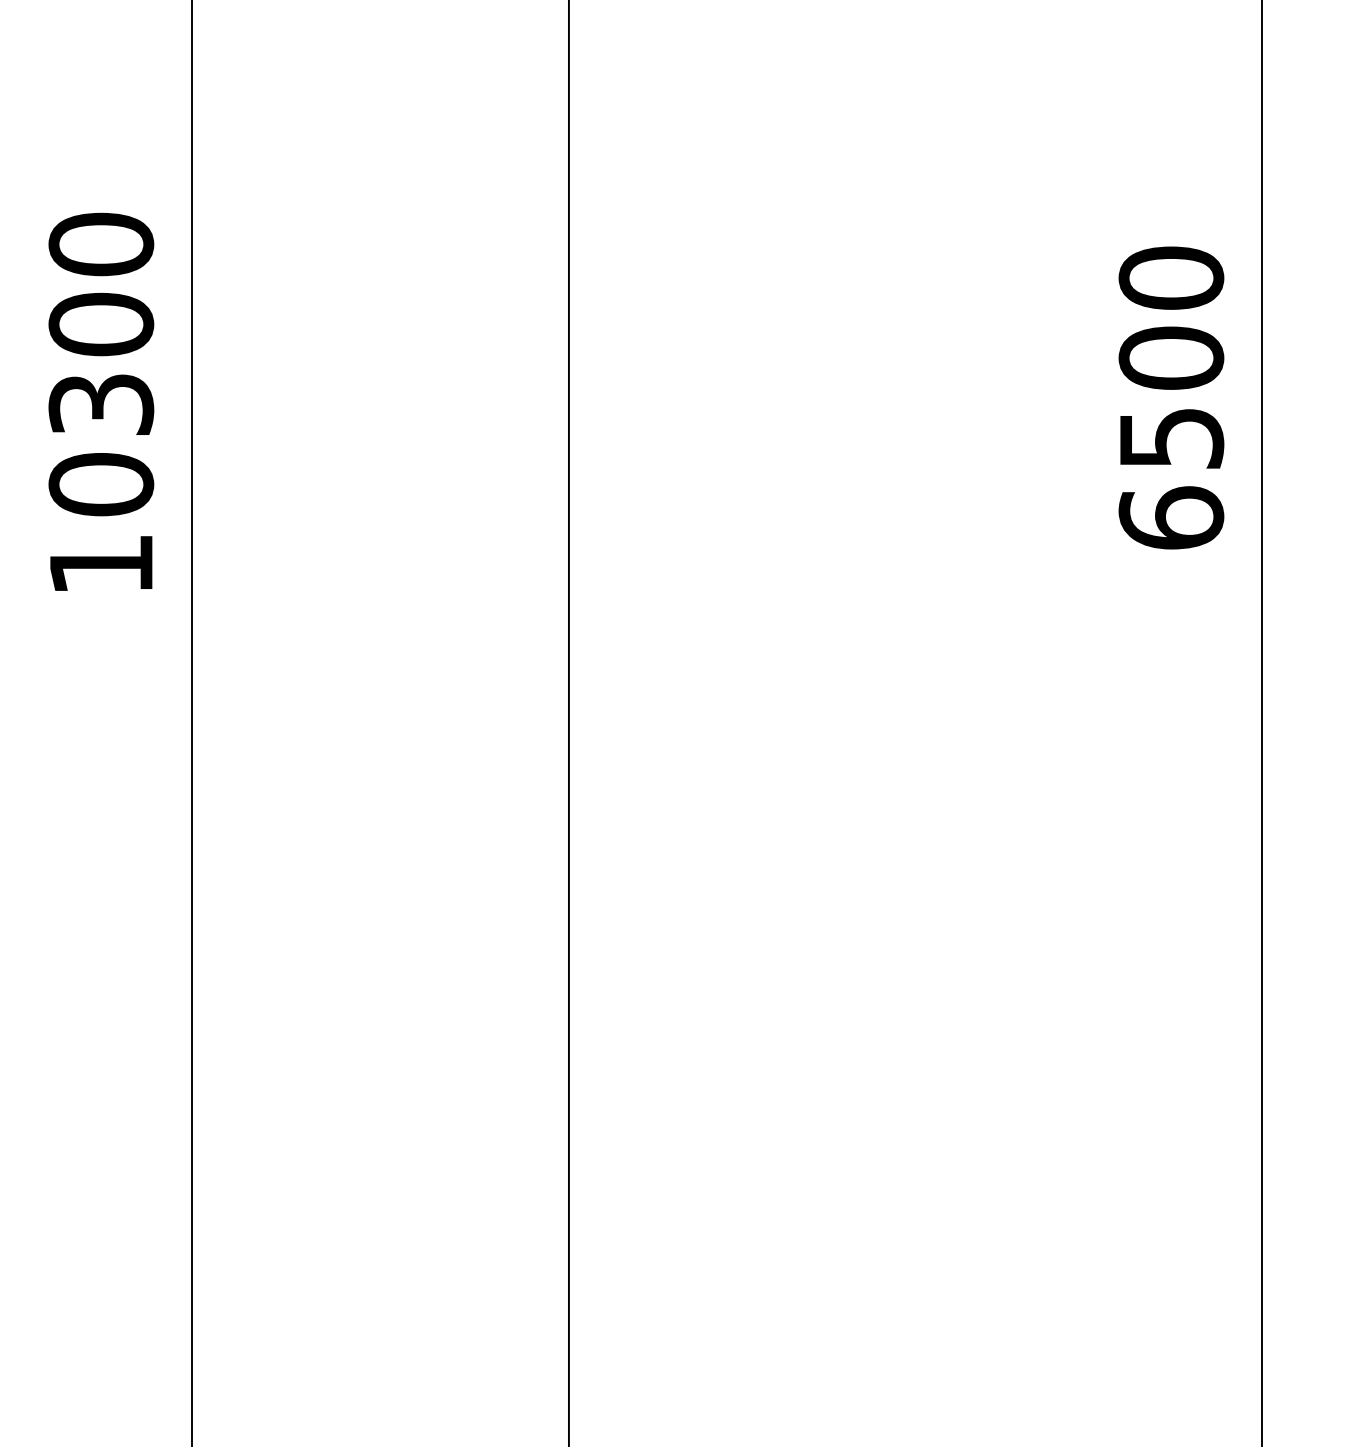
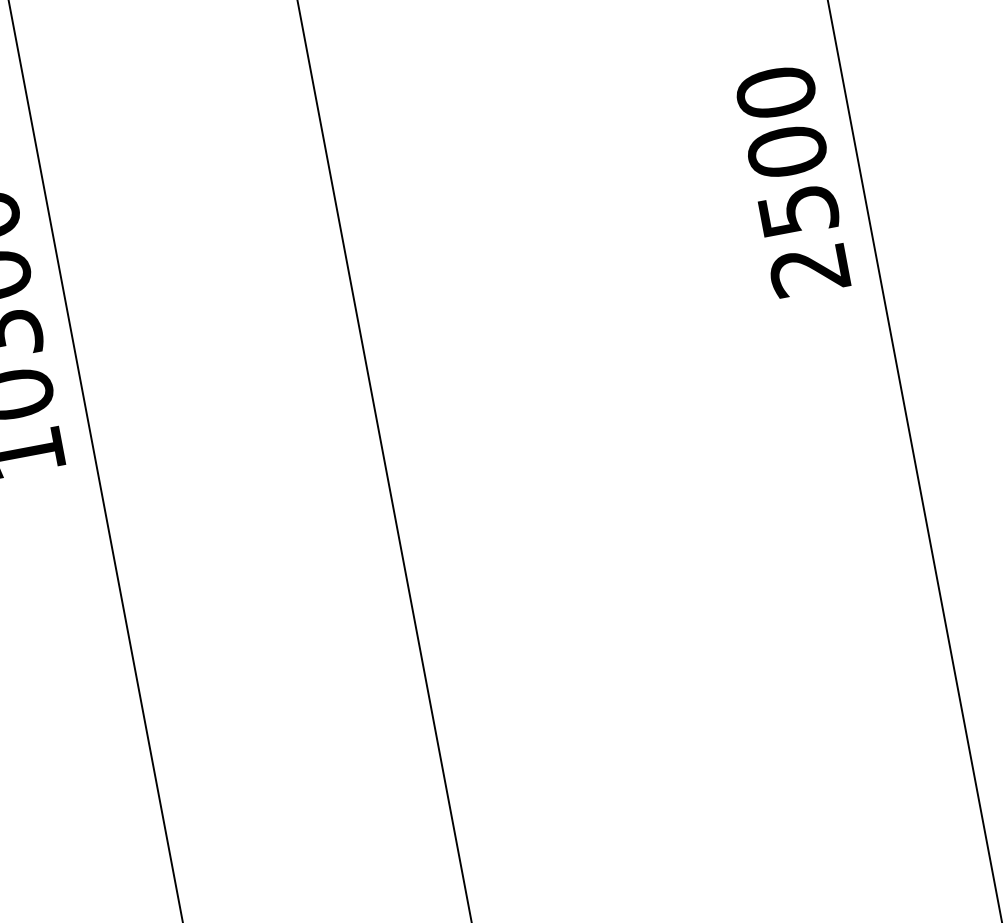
text: (1171, 517) -> (809, 269), 6500 -> 2500

